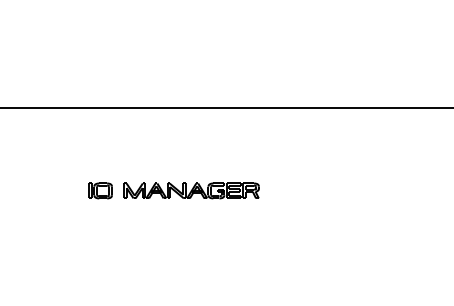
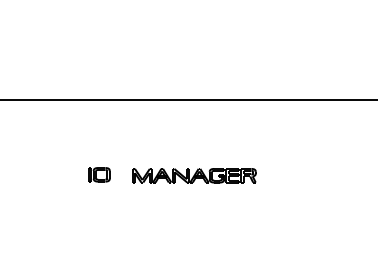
part: (100, 190) -> (99, 174), moved

